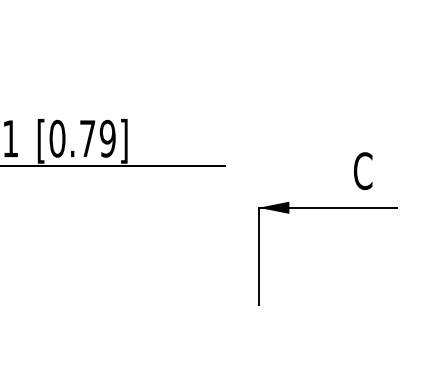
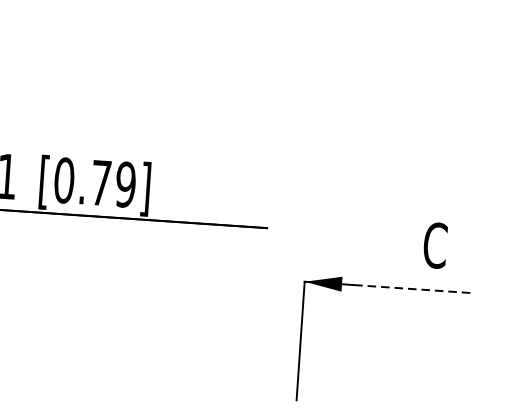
line: (348, 207) -> (414, 288), solid -> dashed

